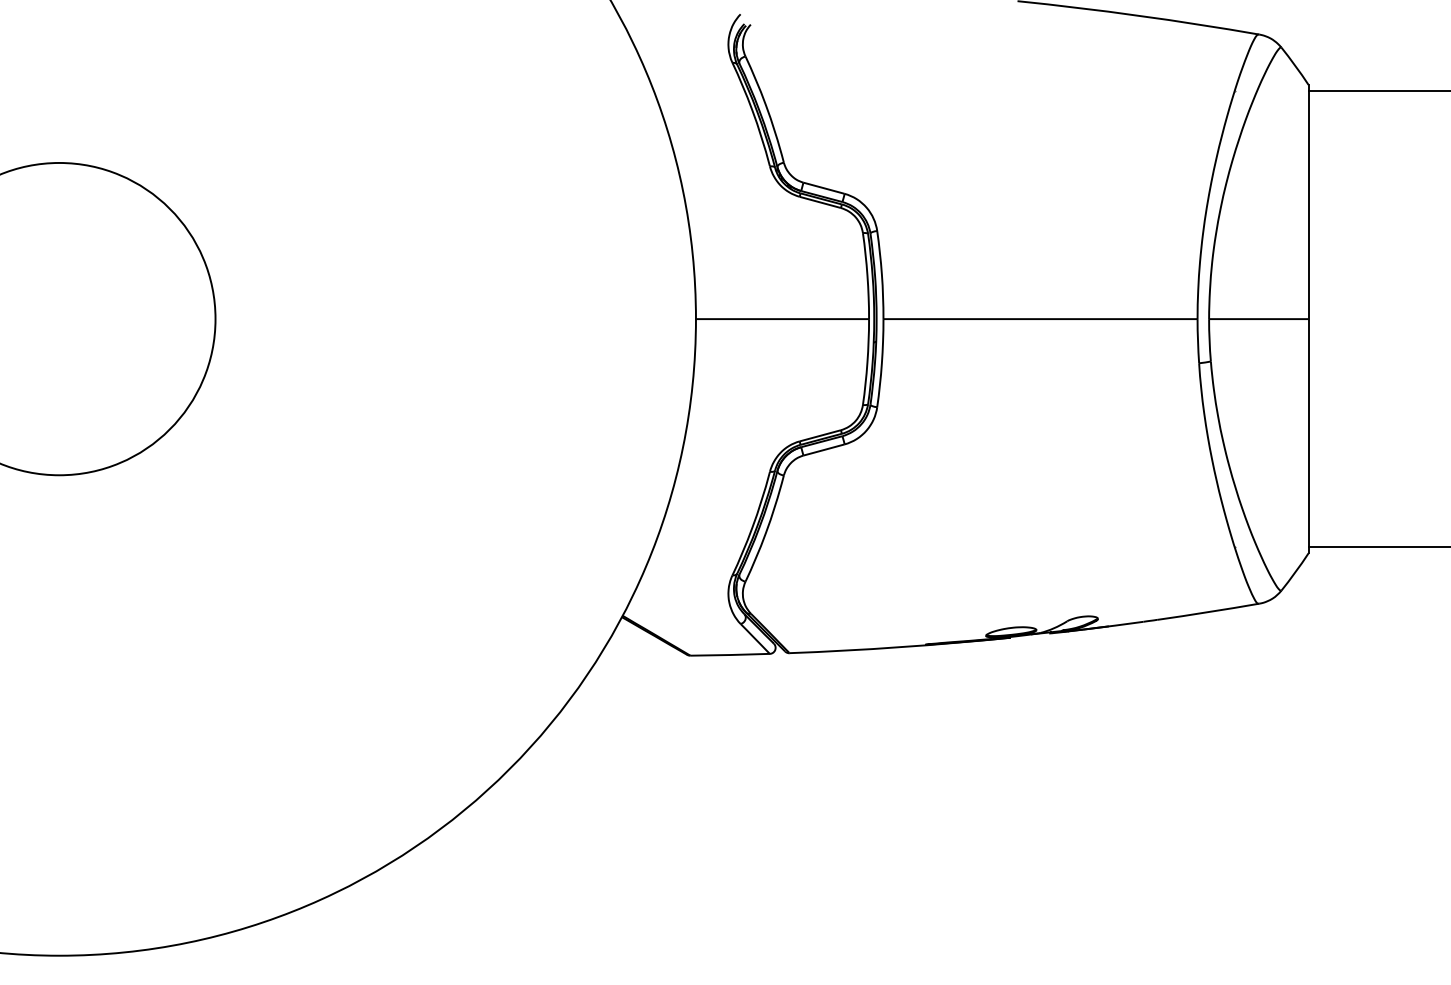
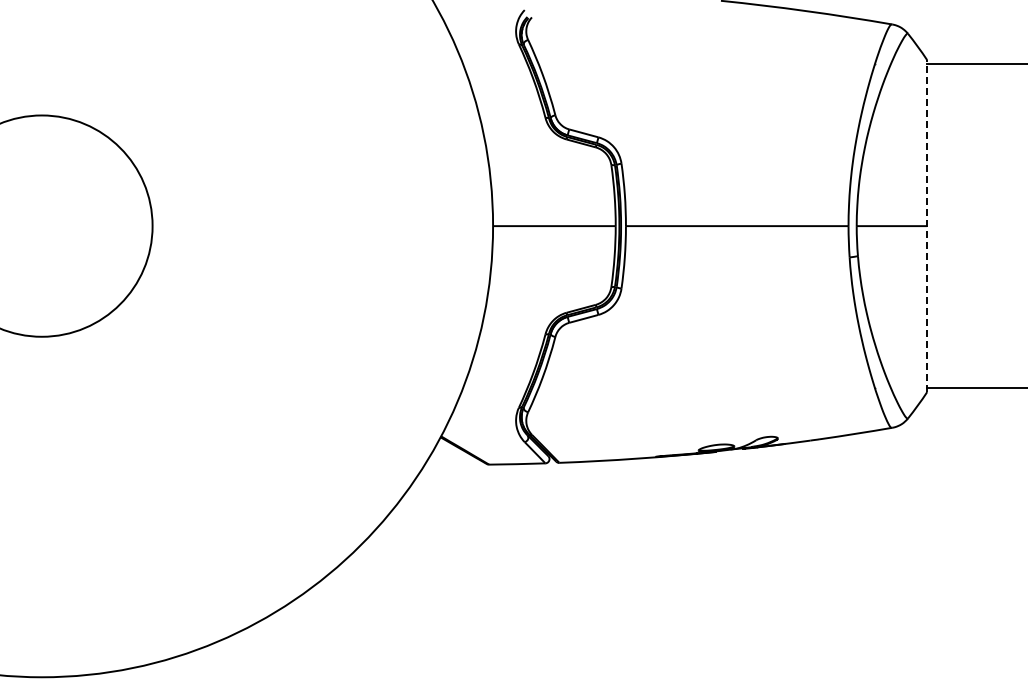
line: (1308, 319) -> (927, 226), solid -> dashed

